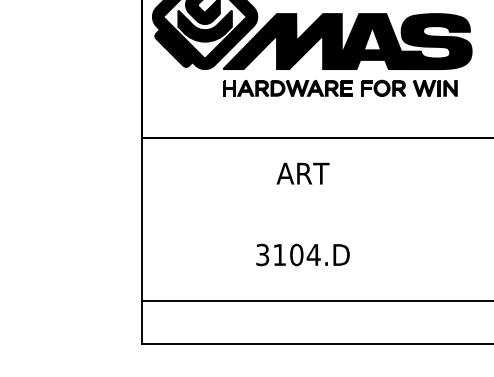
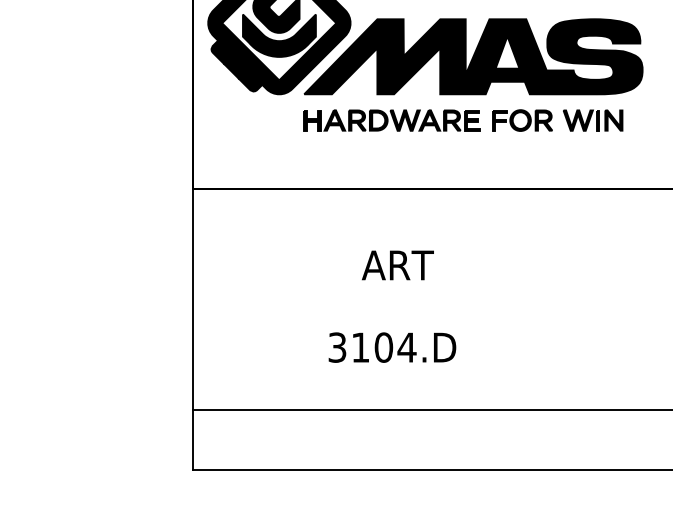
text: (302, 173) -> (397, 265), moved
text: (302, 254) -> (391, 346), moved

